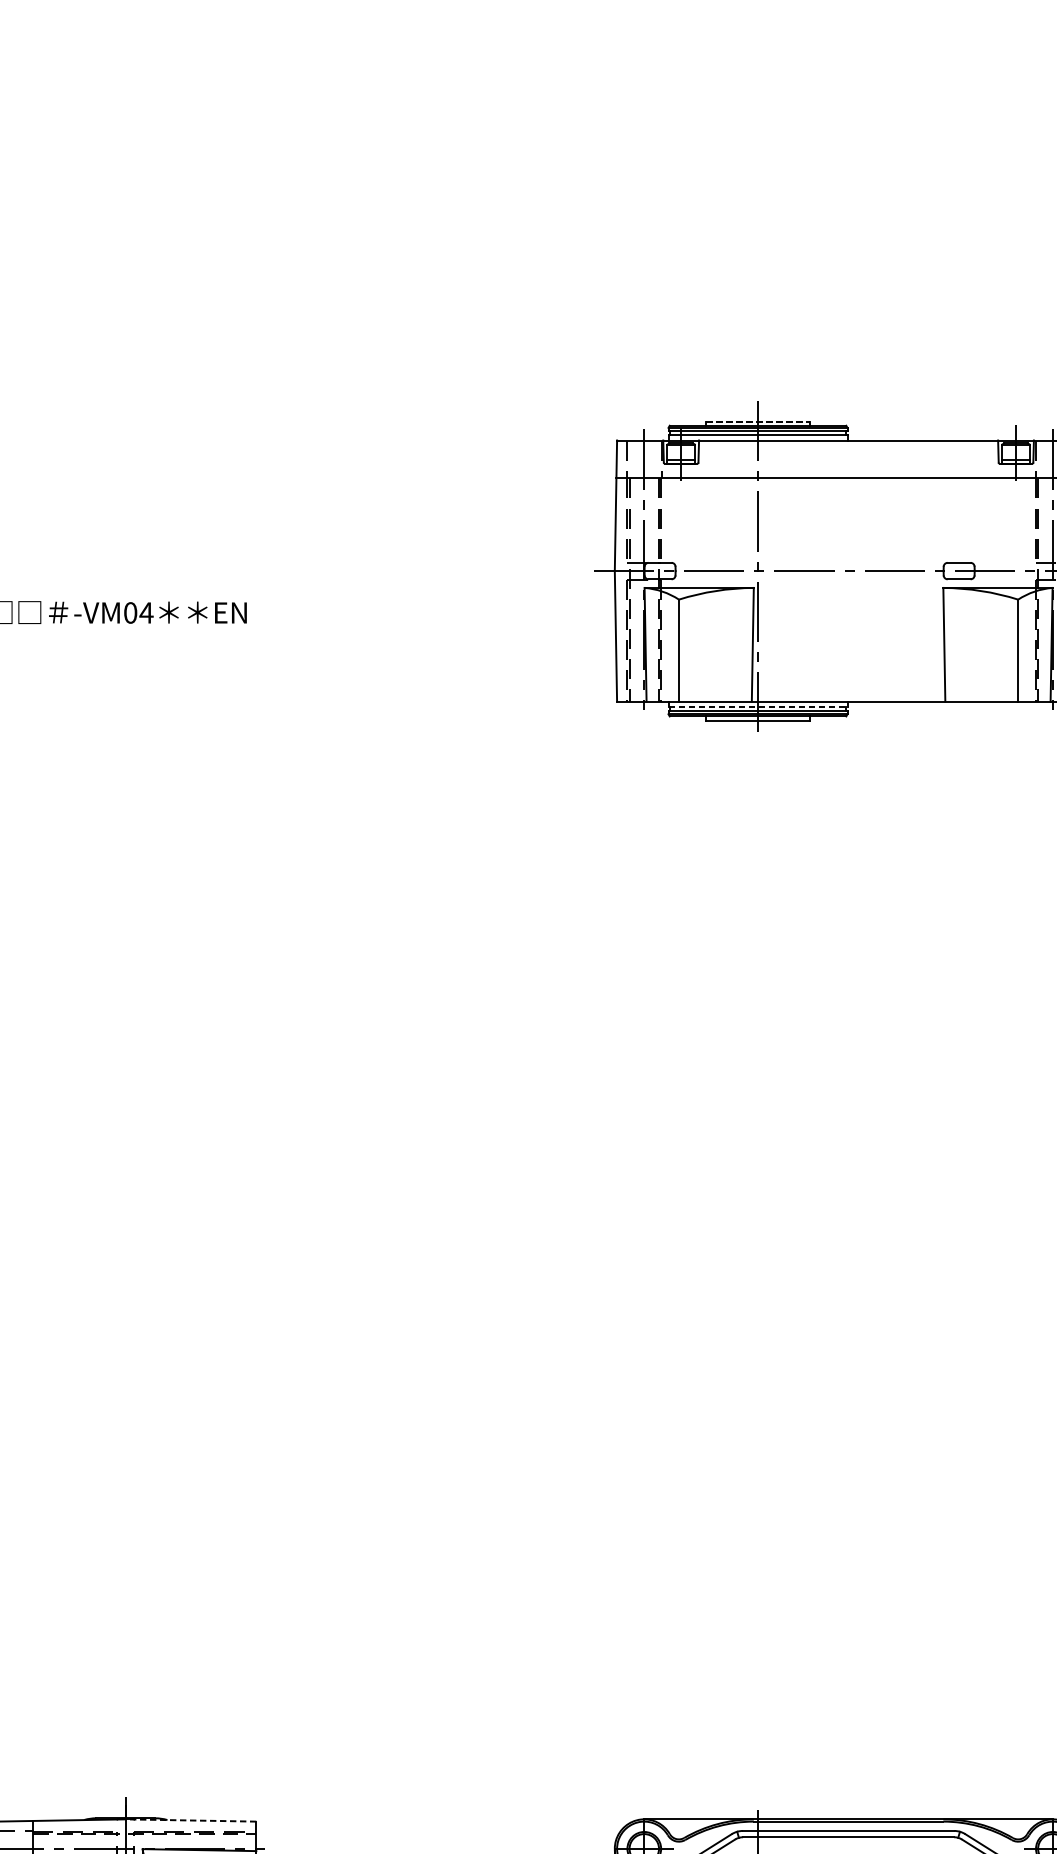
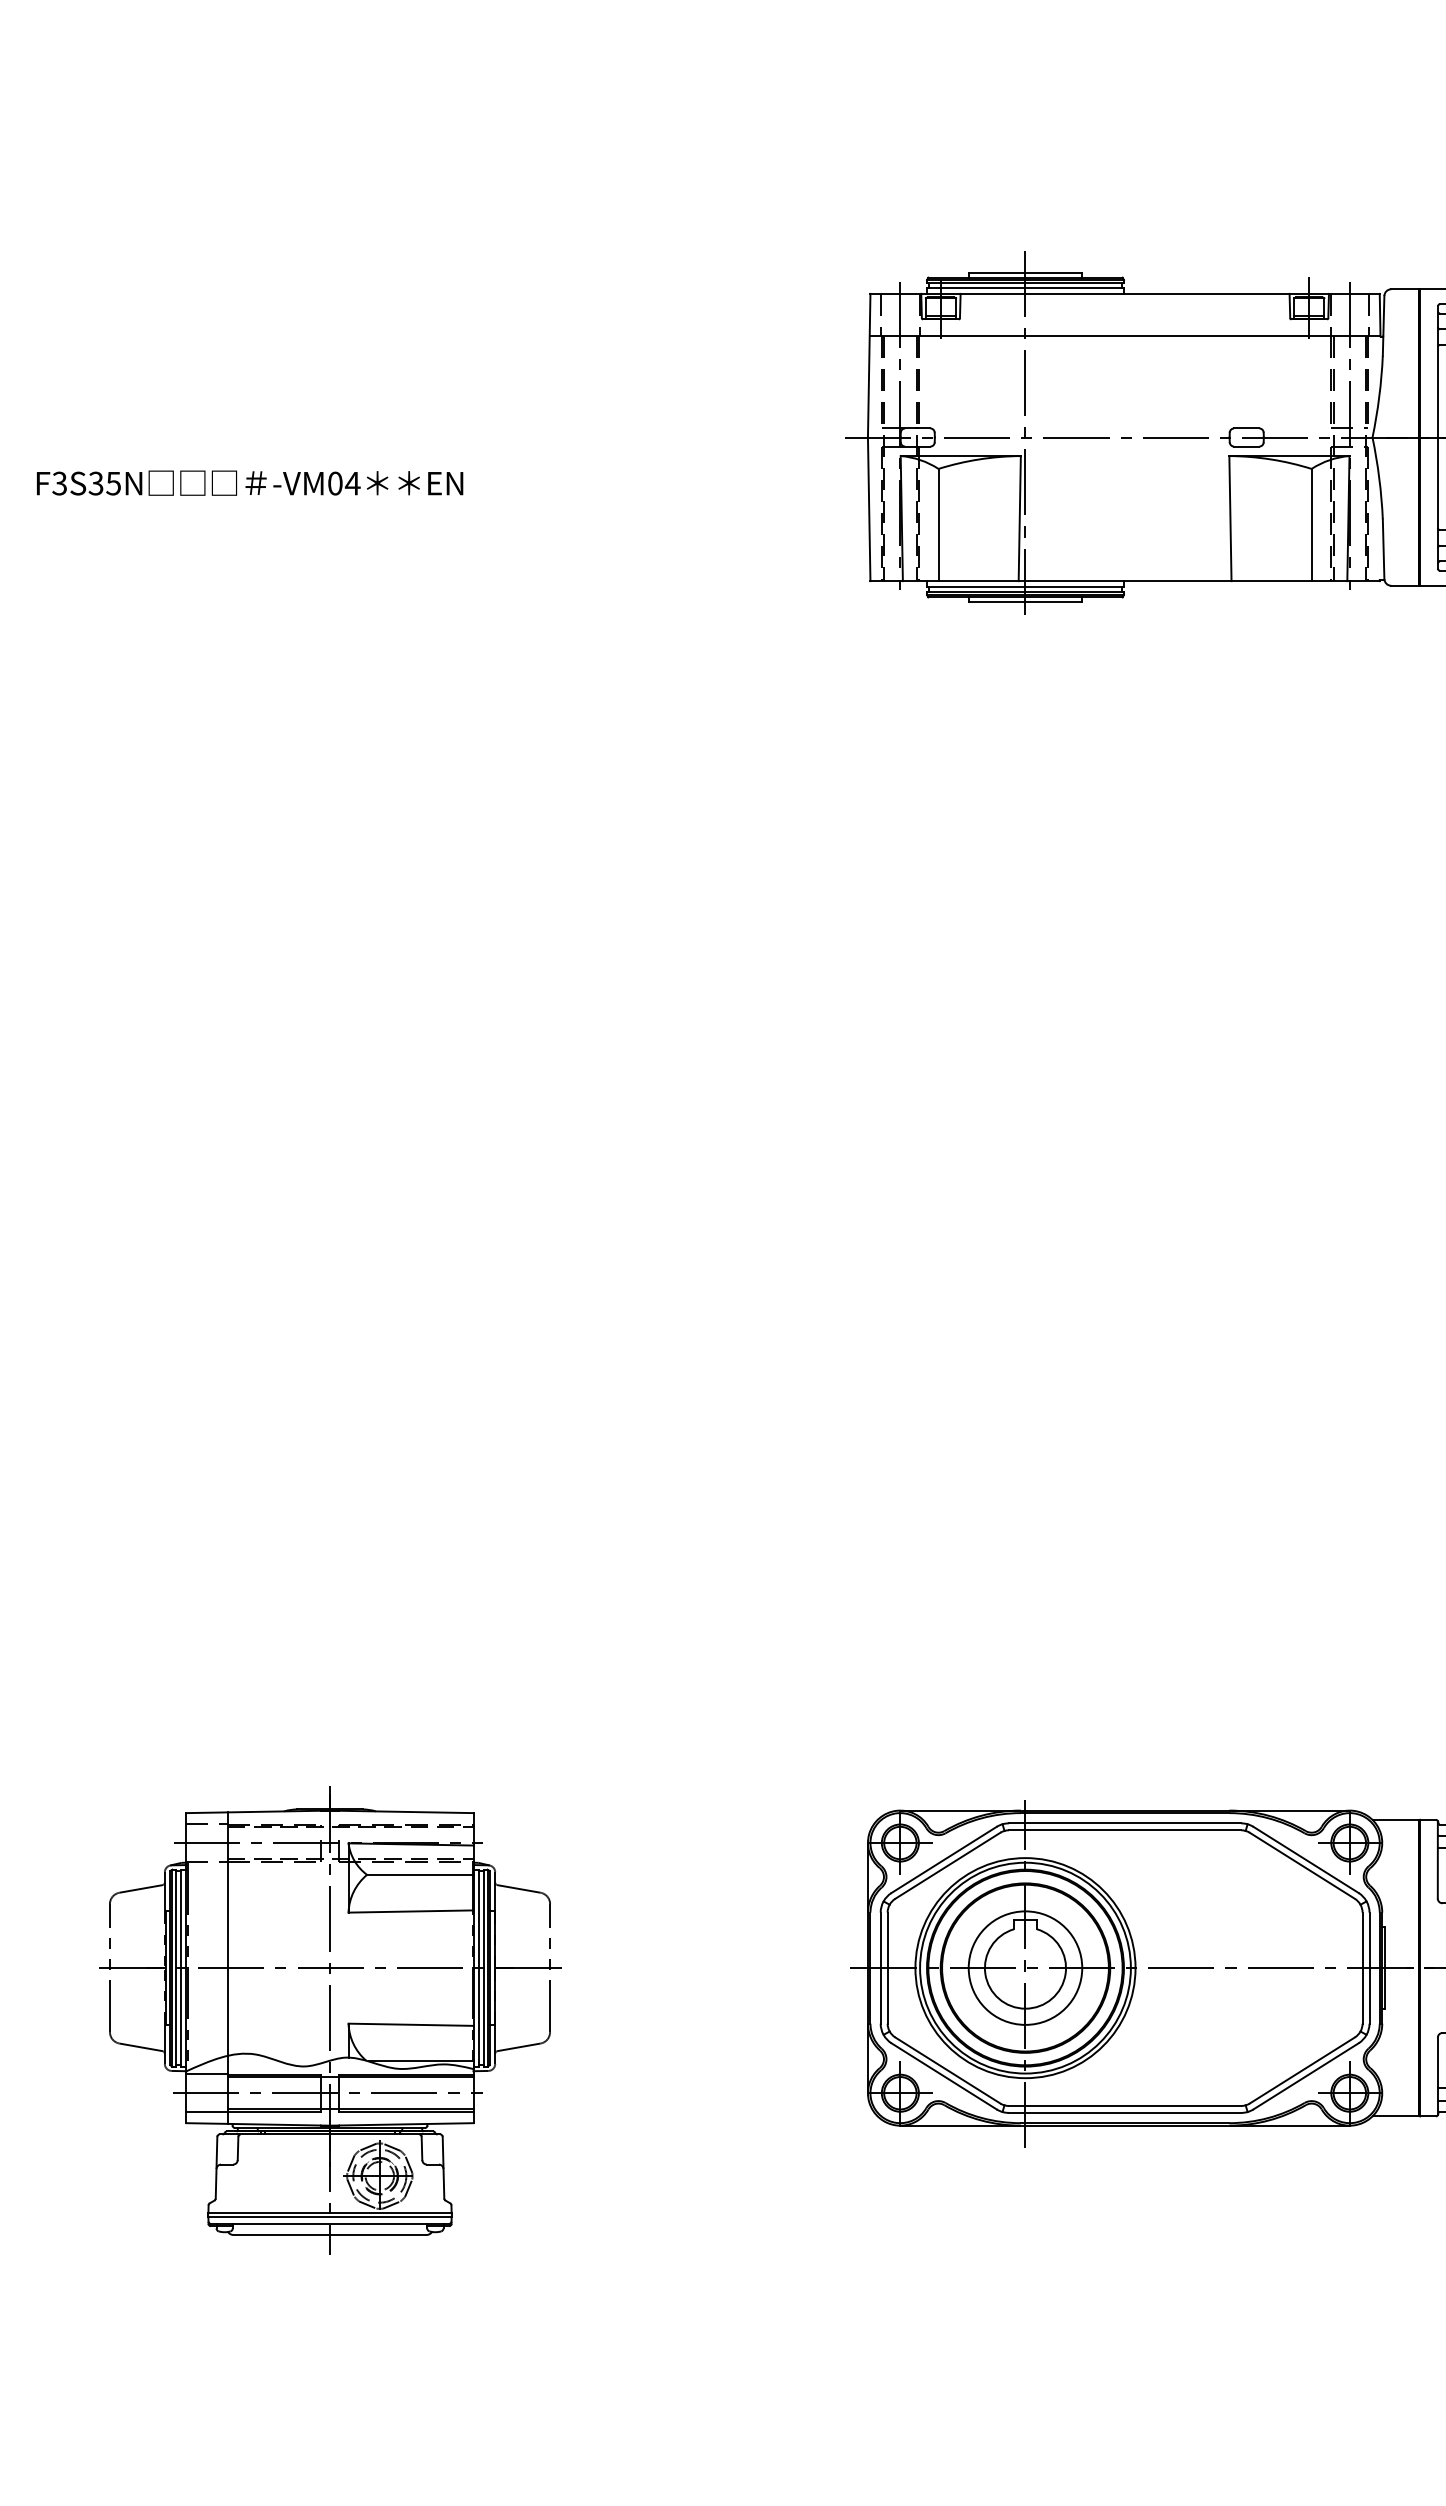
line: (758, 421) -> (1025, 273), dashed -> solid
line: (758, 706) -> (1025, 586), dashed -> solid
line: (190, 1820) -> (401, 1811), dashed -> solid

